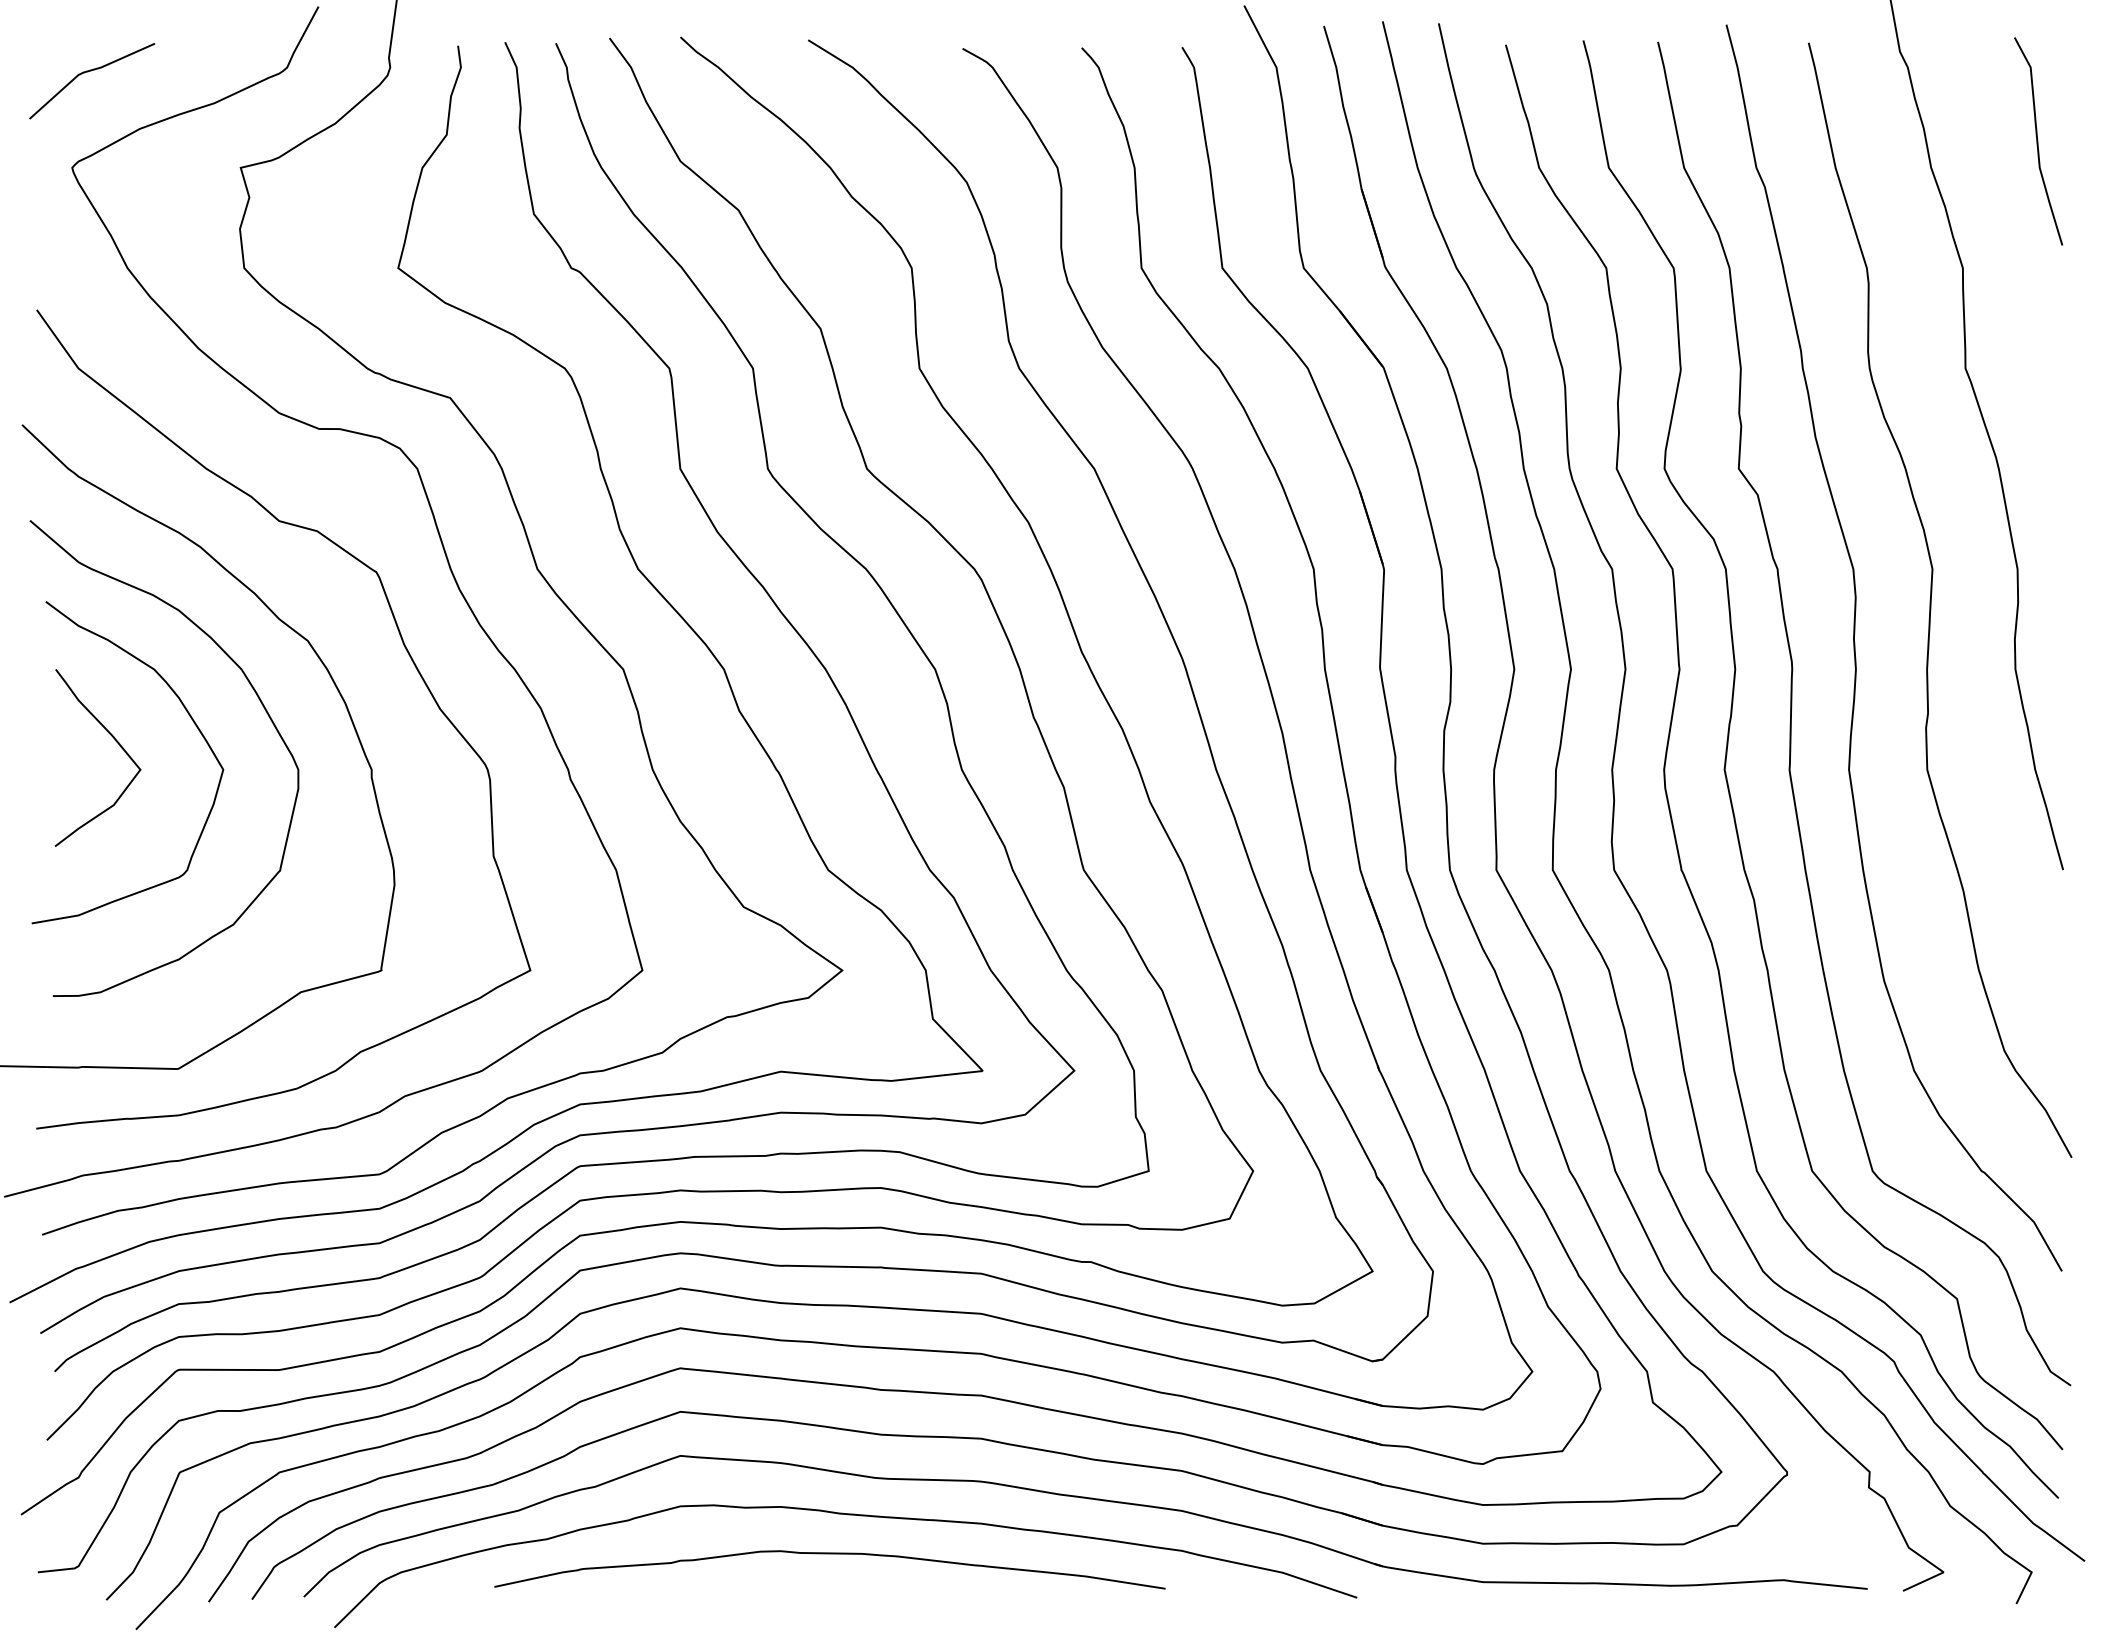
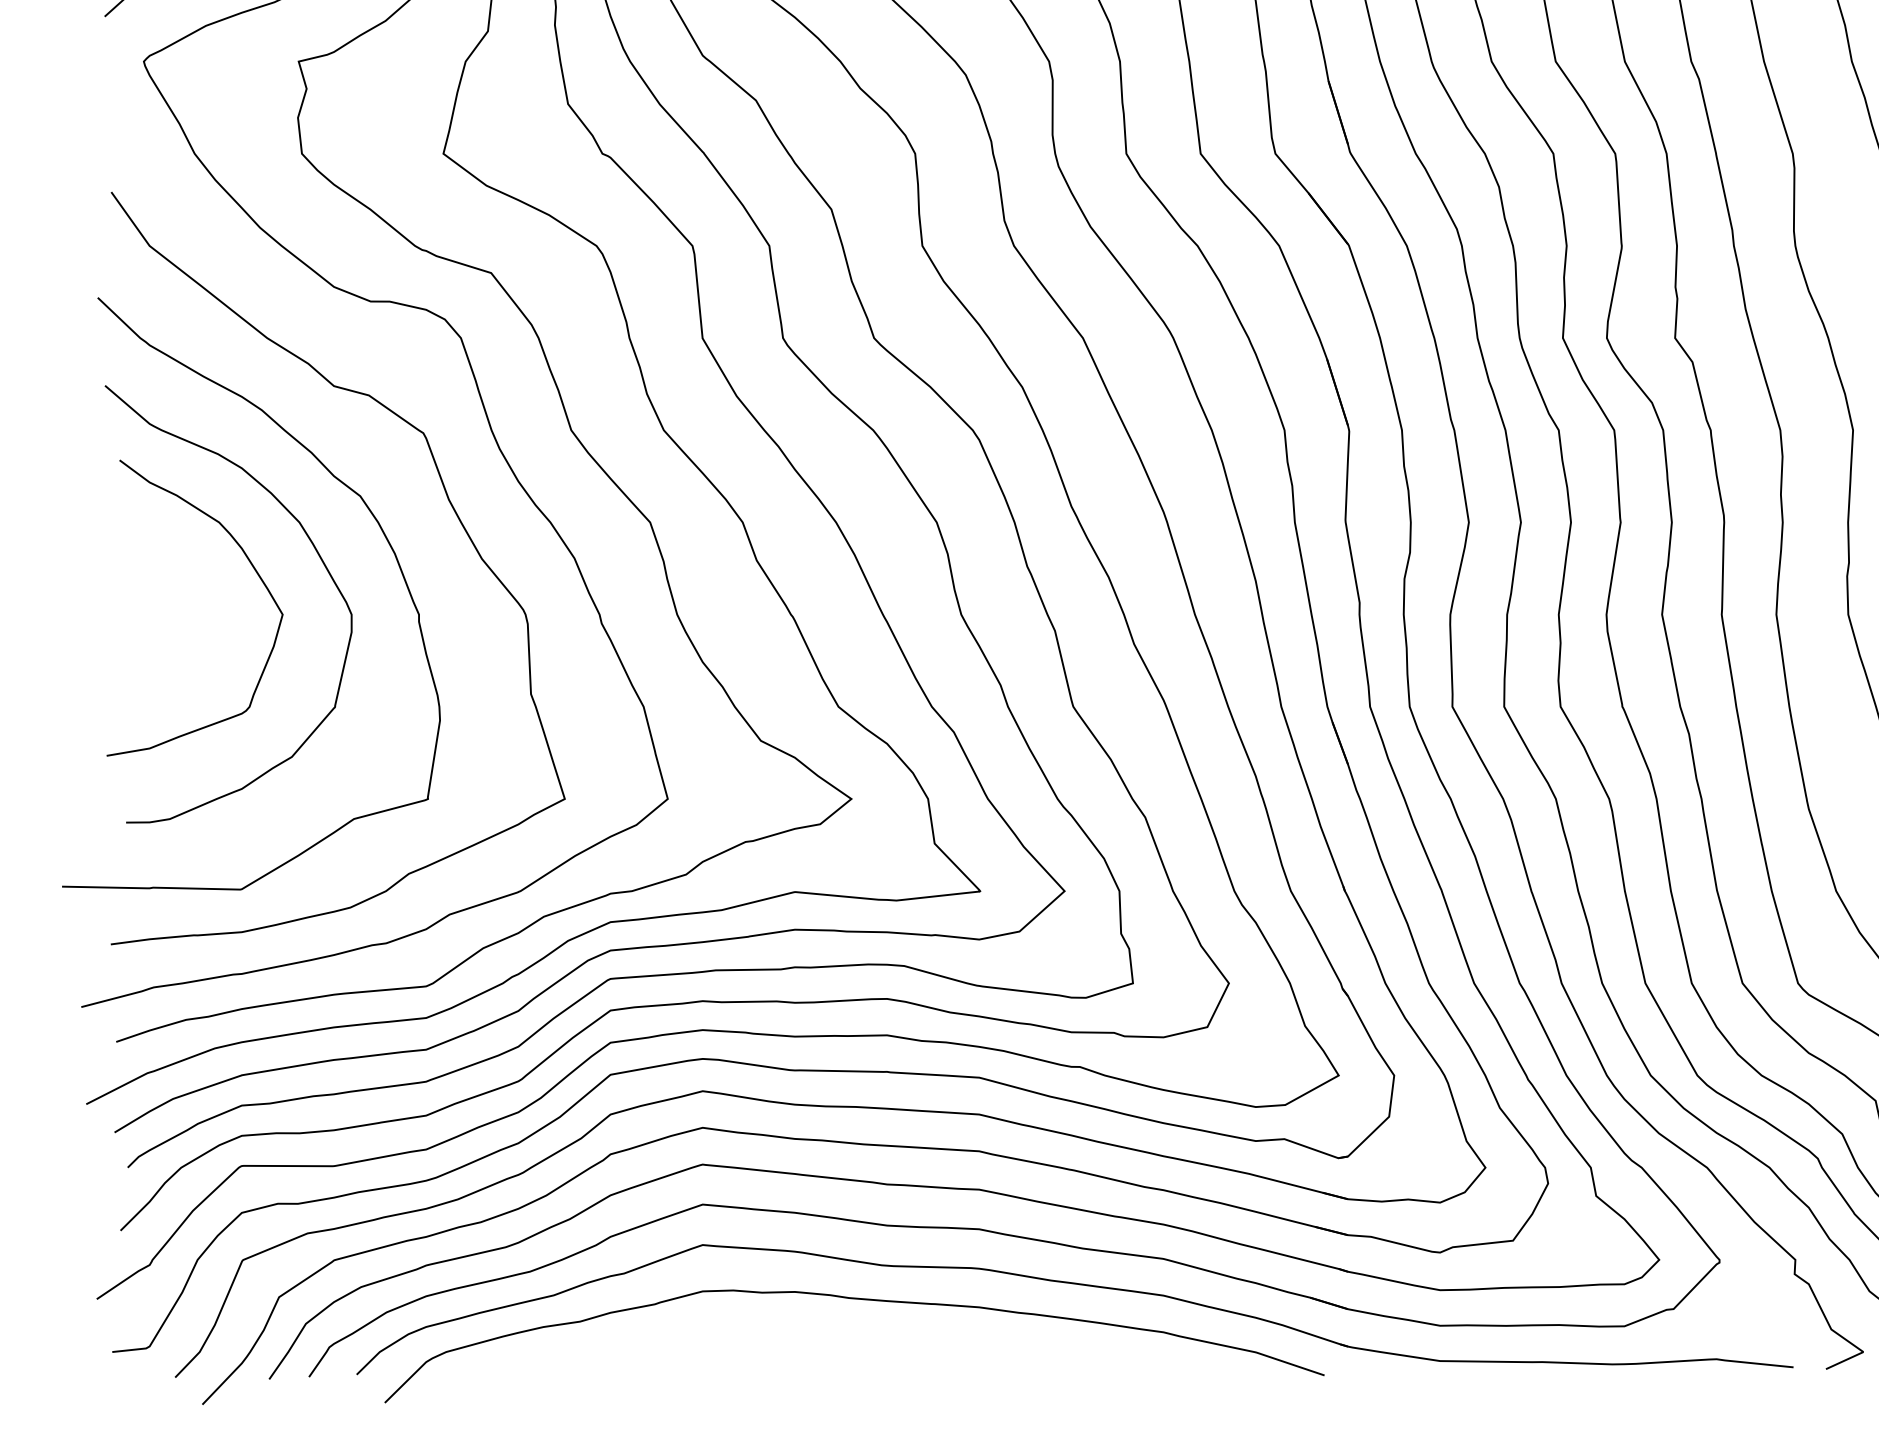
curve: (115, 741) -> (183, 588), removed
curve: (829, 1554) -> (839, 1335), removed

